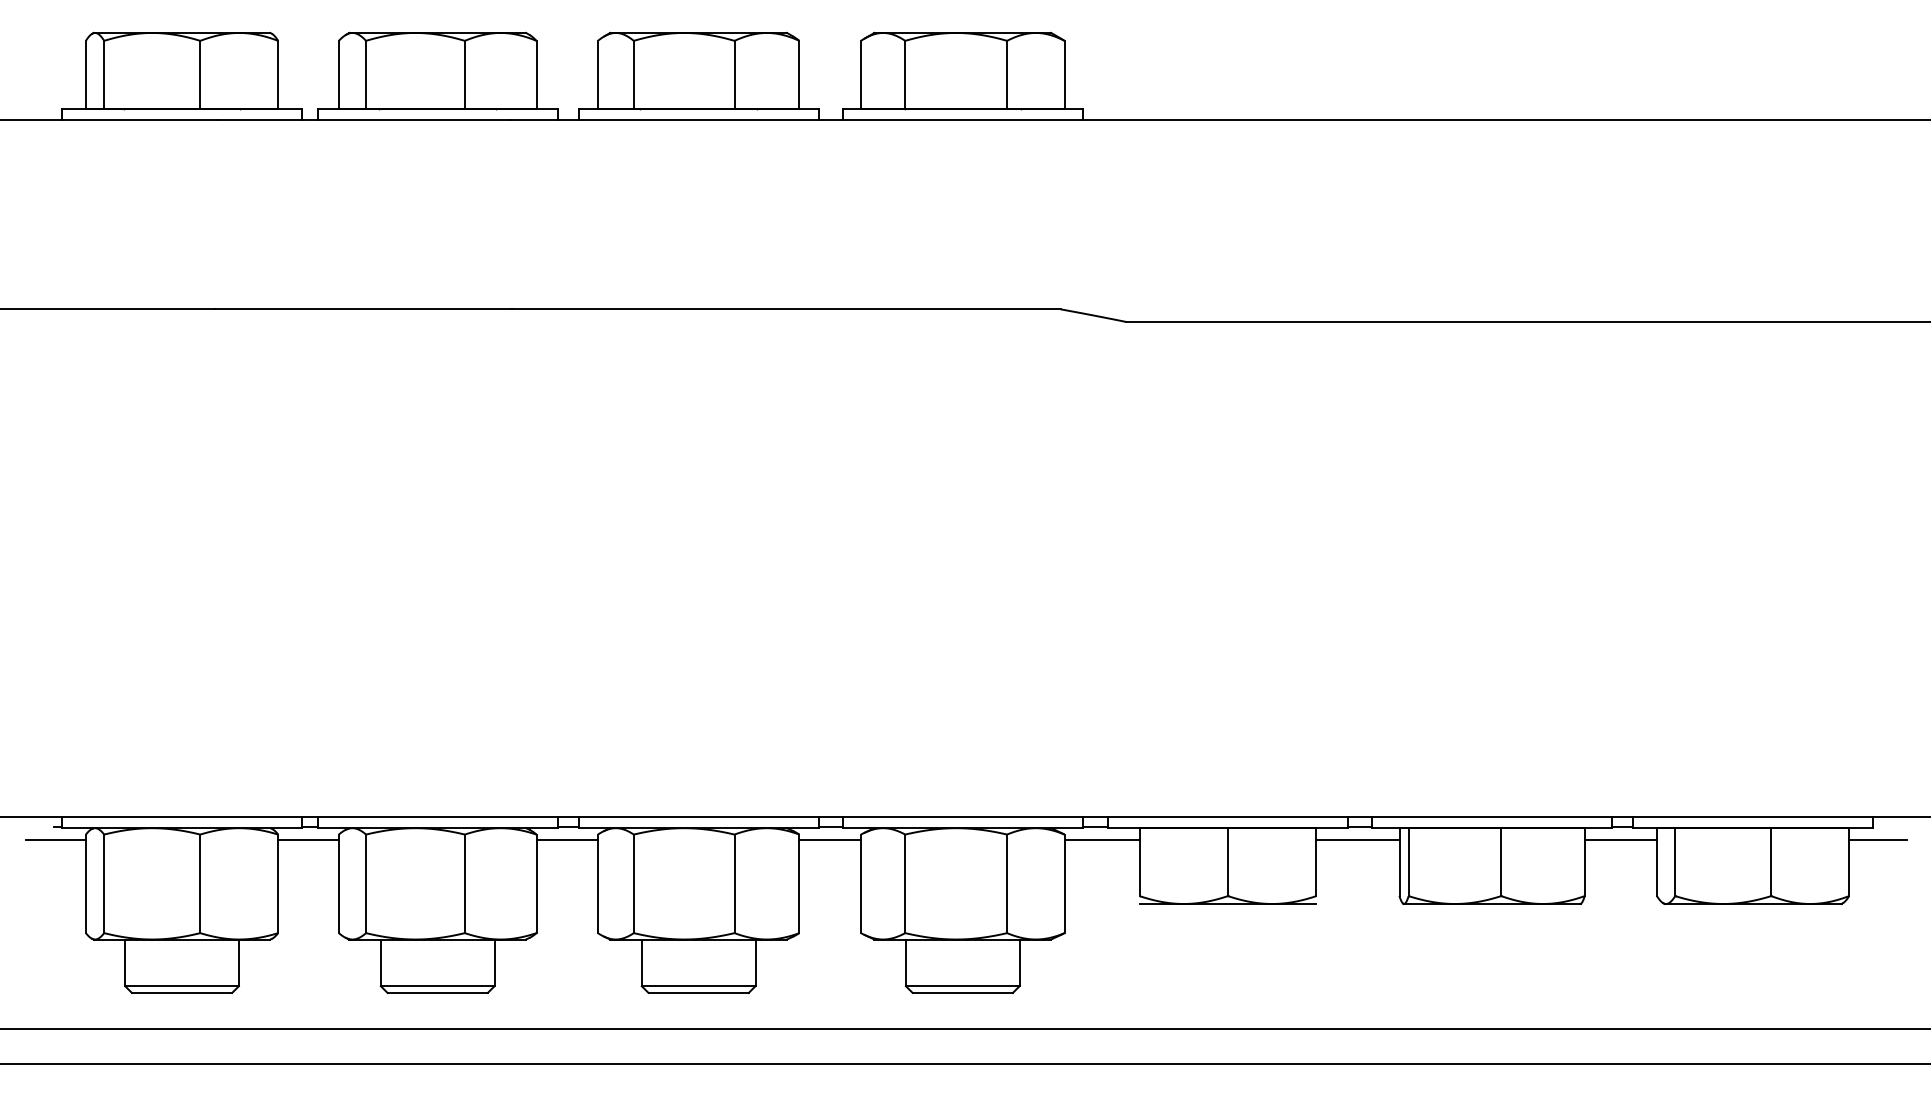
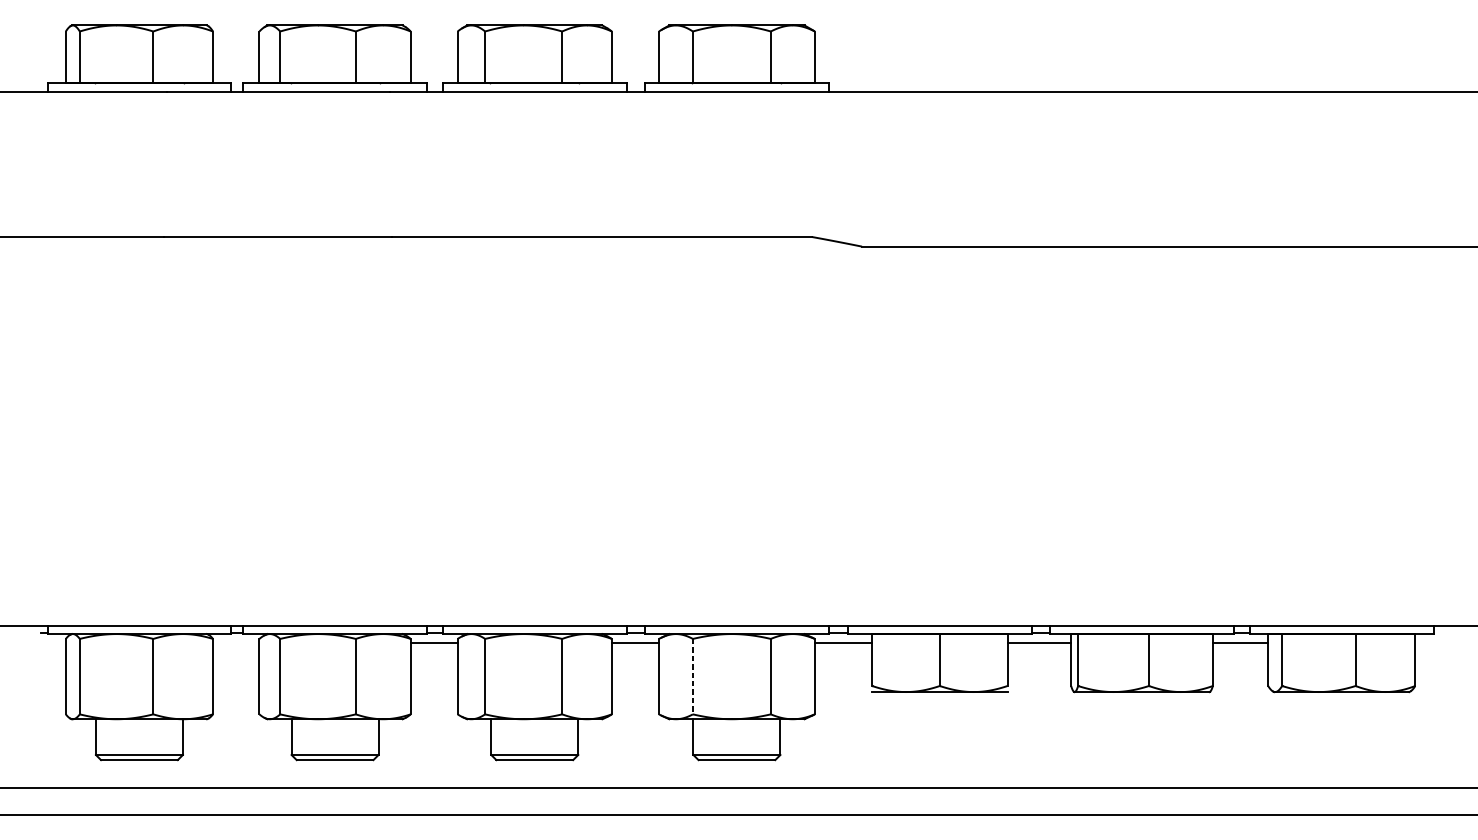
line: (55, 839) -> (42, 642), removed
line: (308, 839) -> (236, 642), removed
line: (1878, 839) -> (1437, 642), removed
line: (905, 884) -> (693, 677), solid -> dashed

